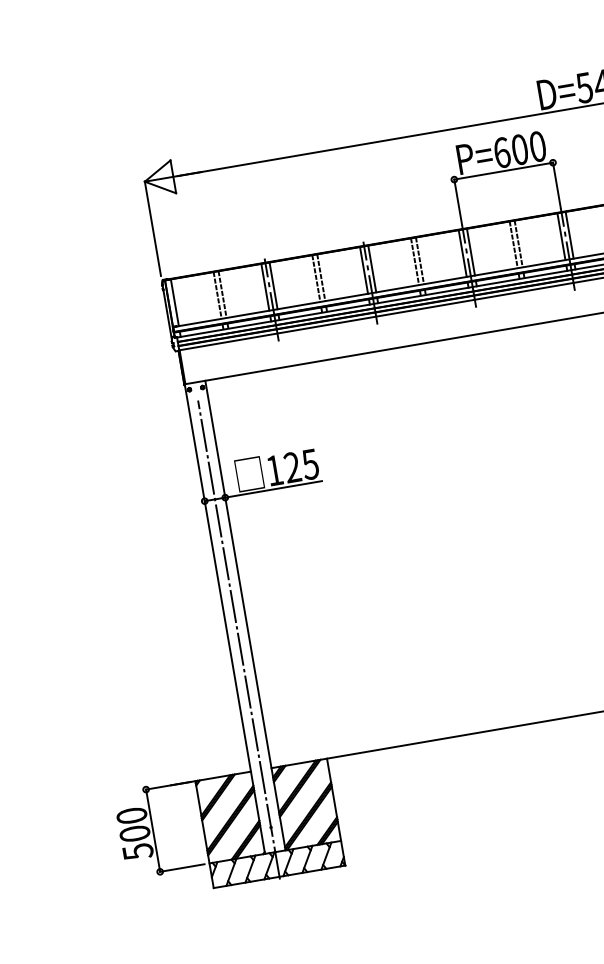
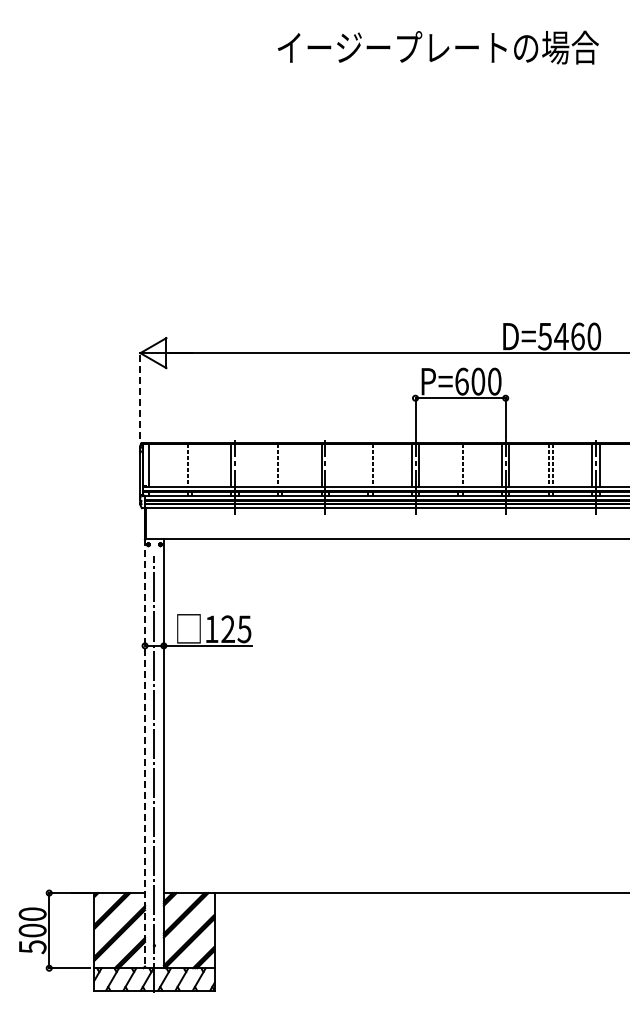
line: (152, 228) -> (140, 395), solid -> dashed
line: (513, 244) -> (458, 464), removed
line: (415, 260) -> (368, 464), removed
line: (372, 268) -> (329, 464), removed
line: (321, 276) -> (282, 464), removed
line: (273, 285) -> (238, 464), removed
line: (222, 293) -> (192, 464), removed
line: (225, 618) -> (145, 753), solid -> dashed

